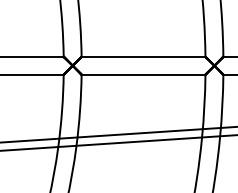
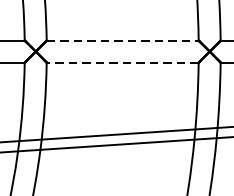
line: (143, 56) -> (122, 40), solid -> dashed
line: (143, 74) -> (122, 62), solid -> dashed

